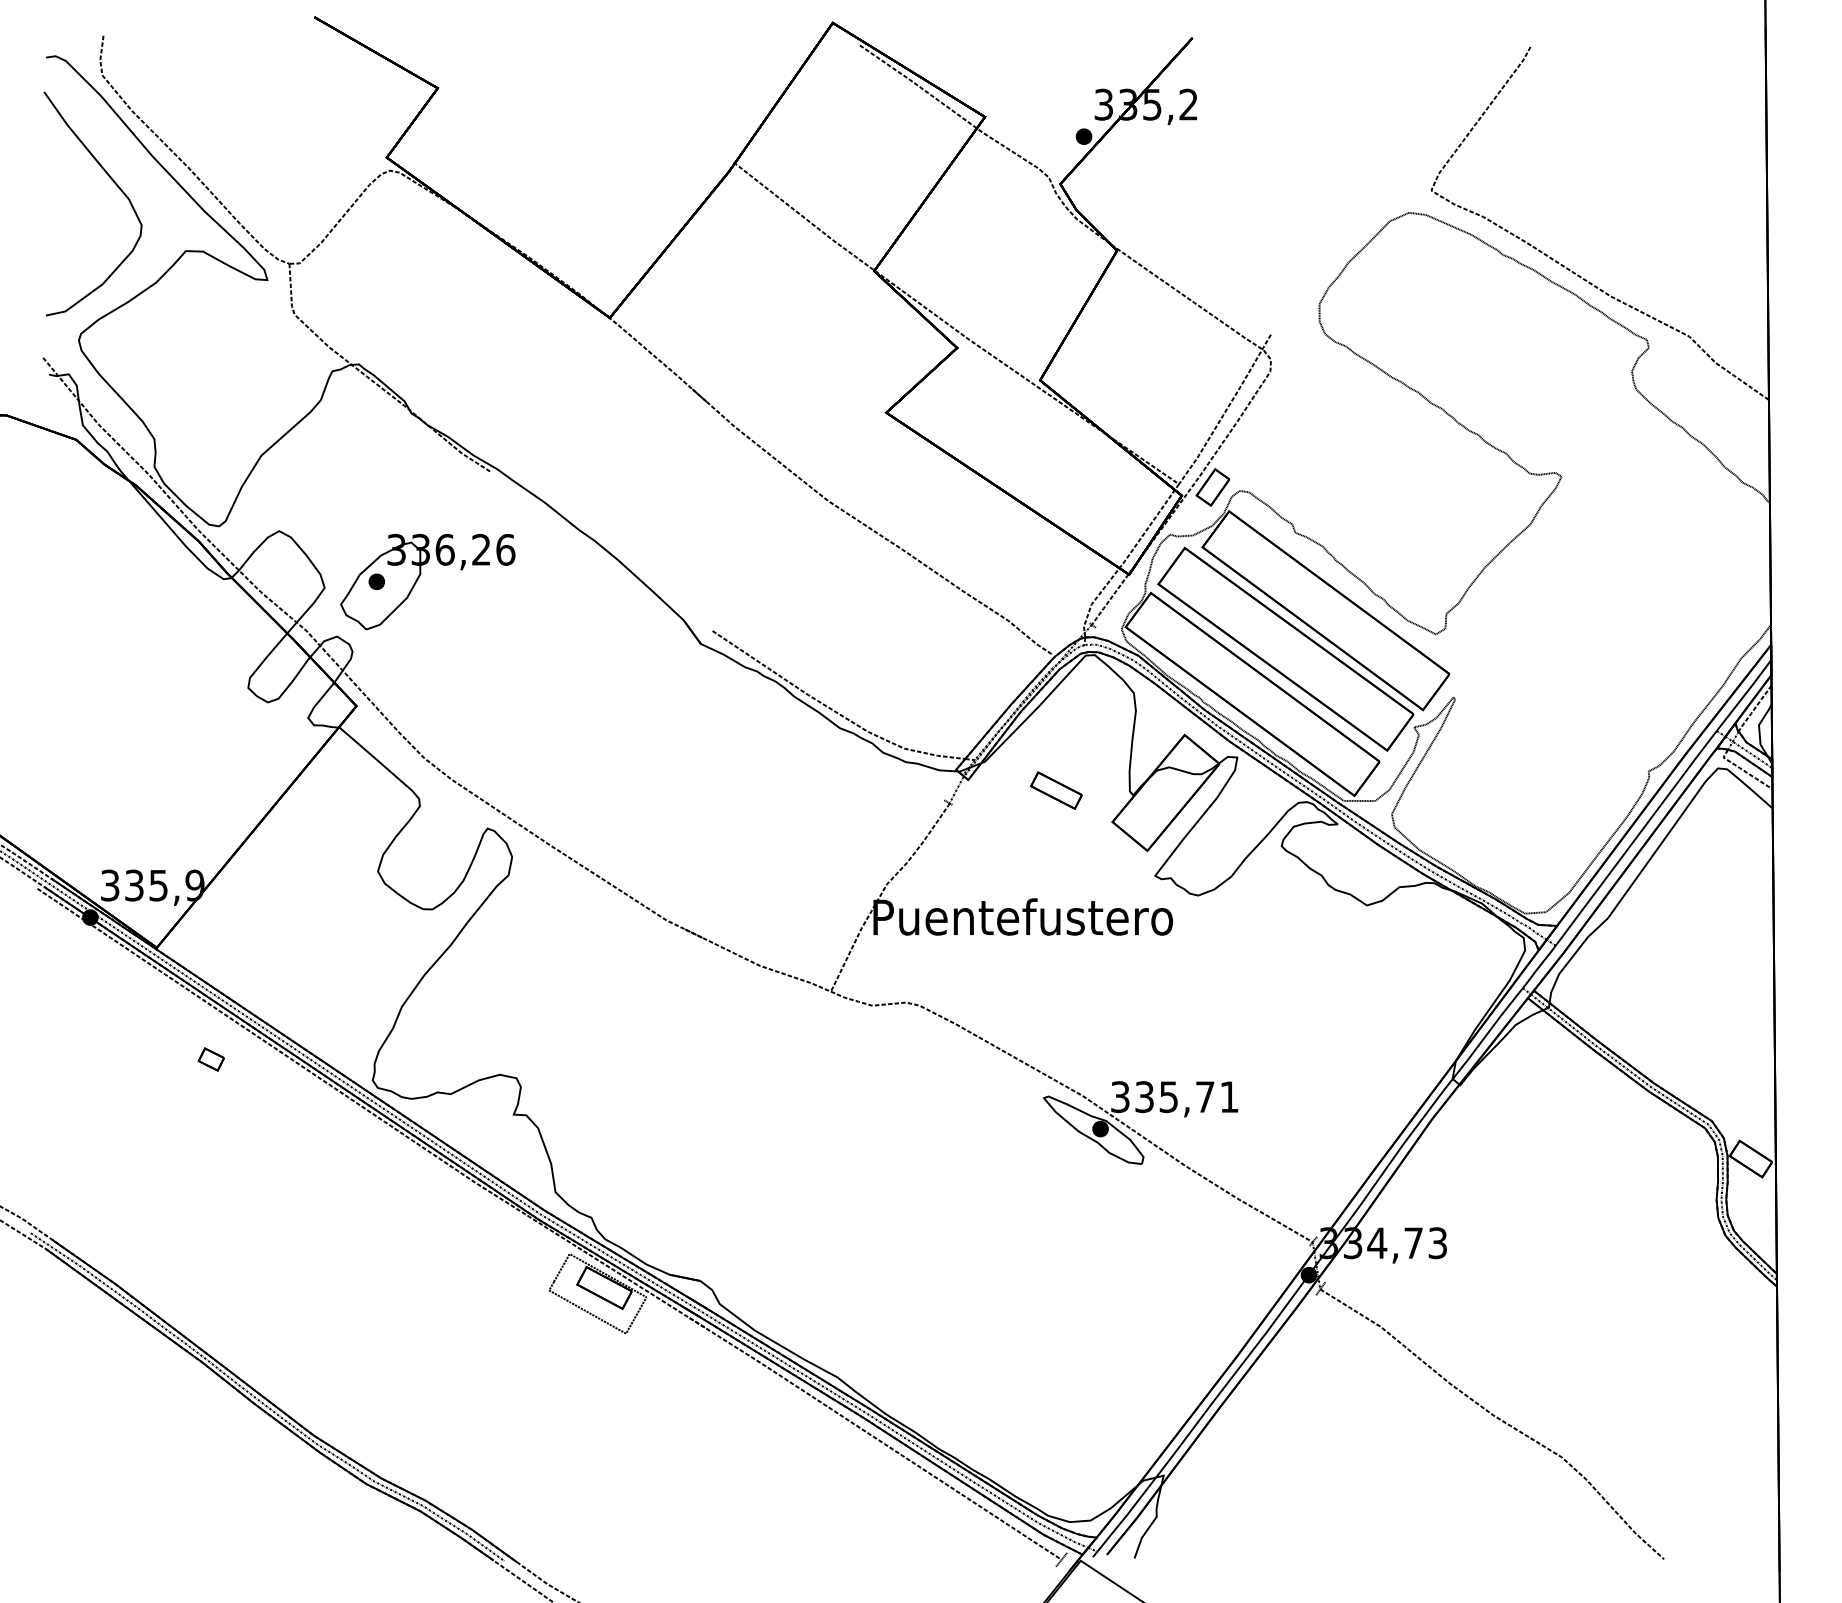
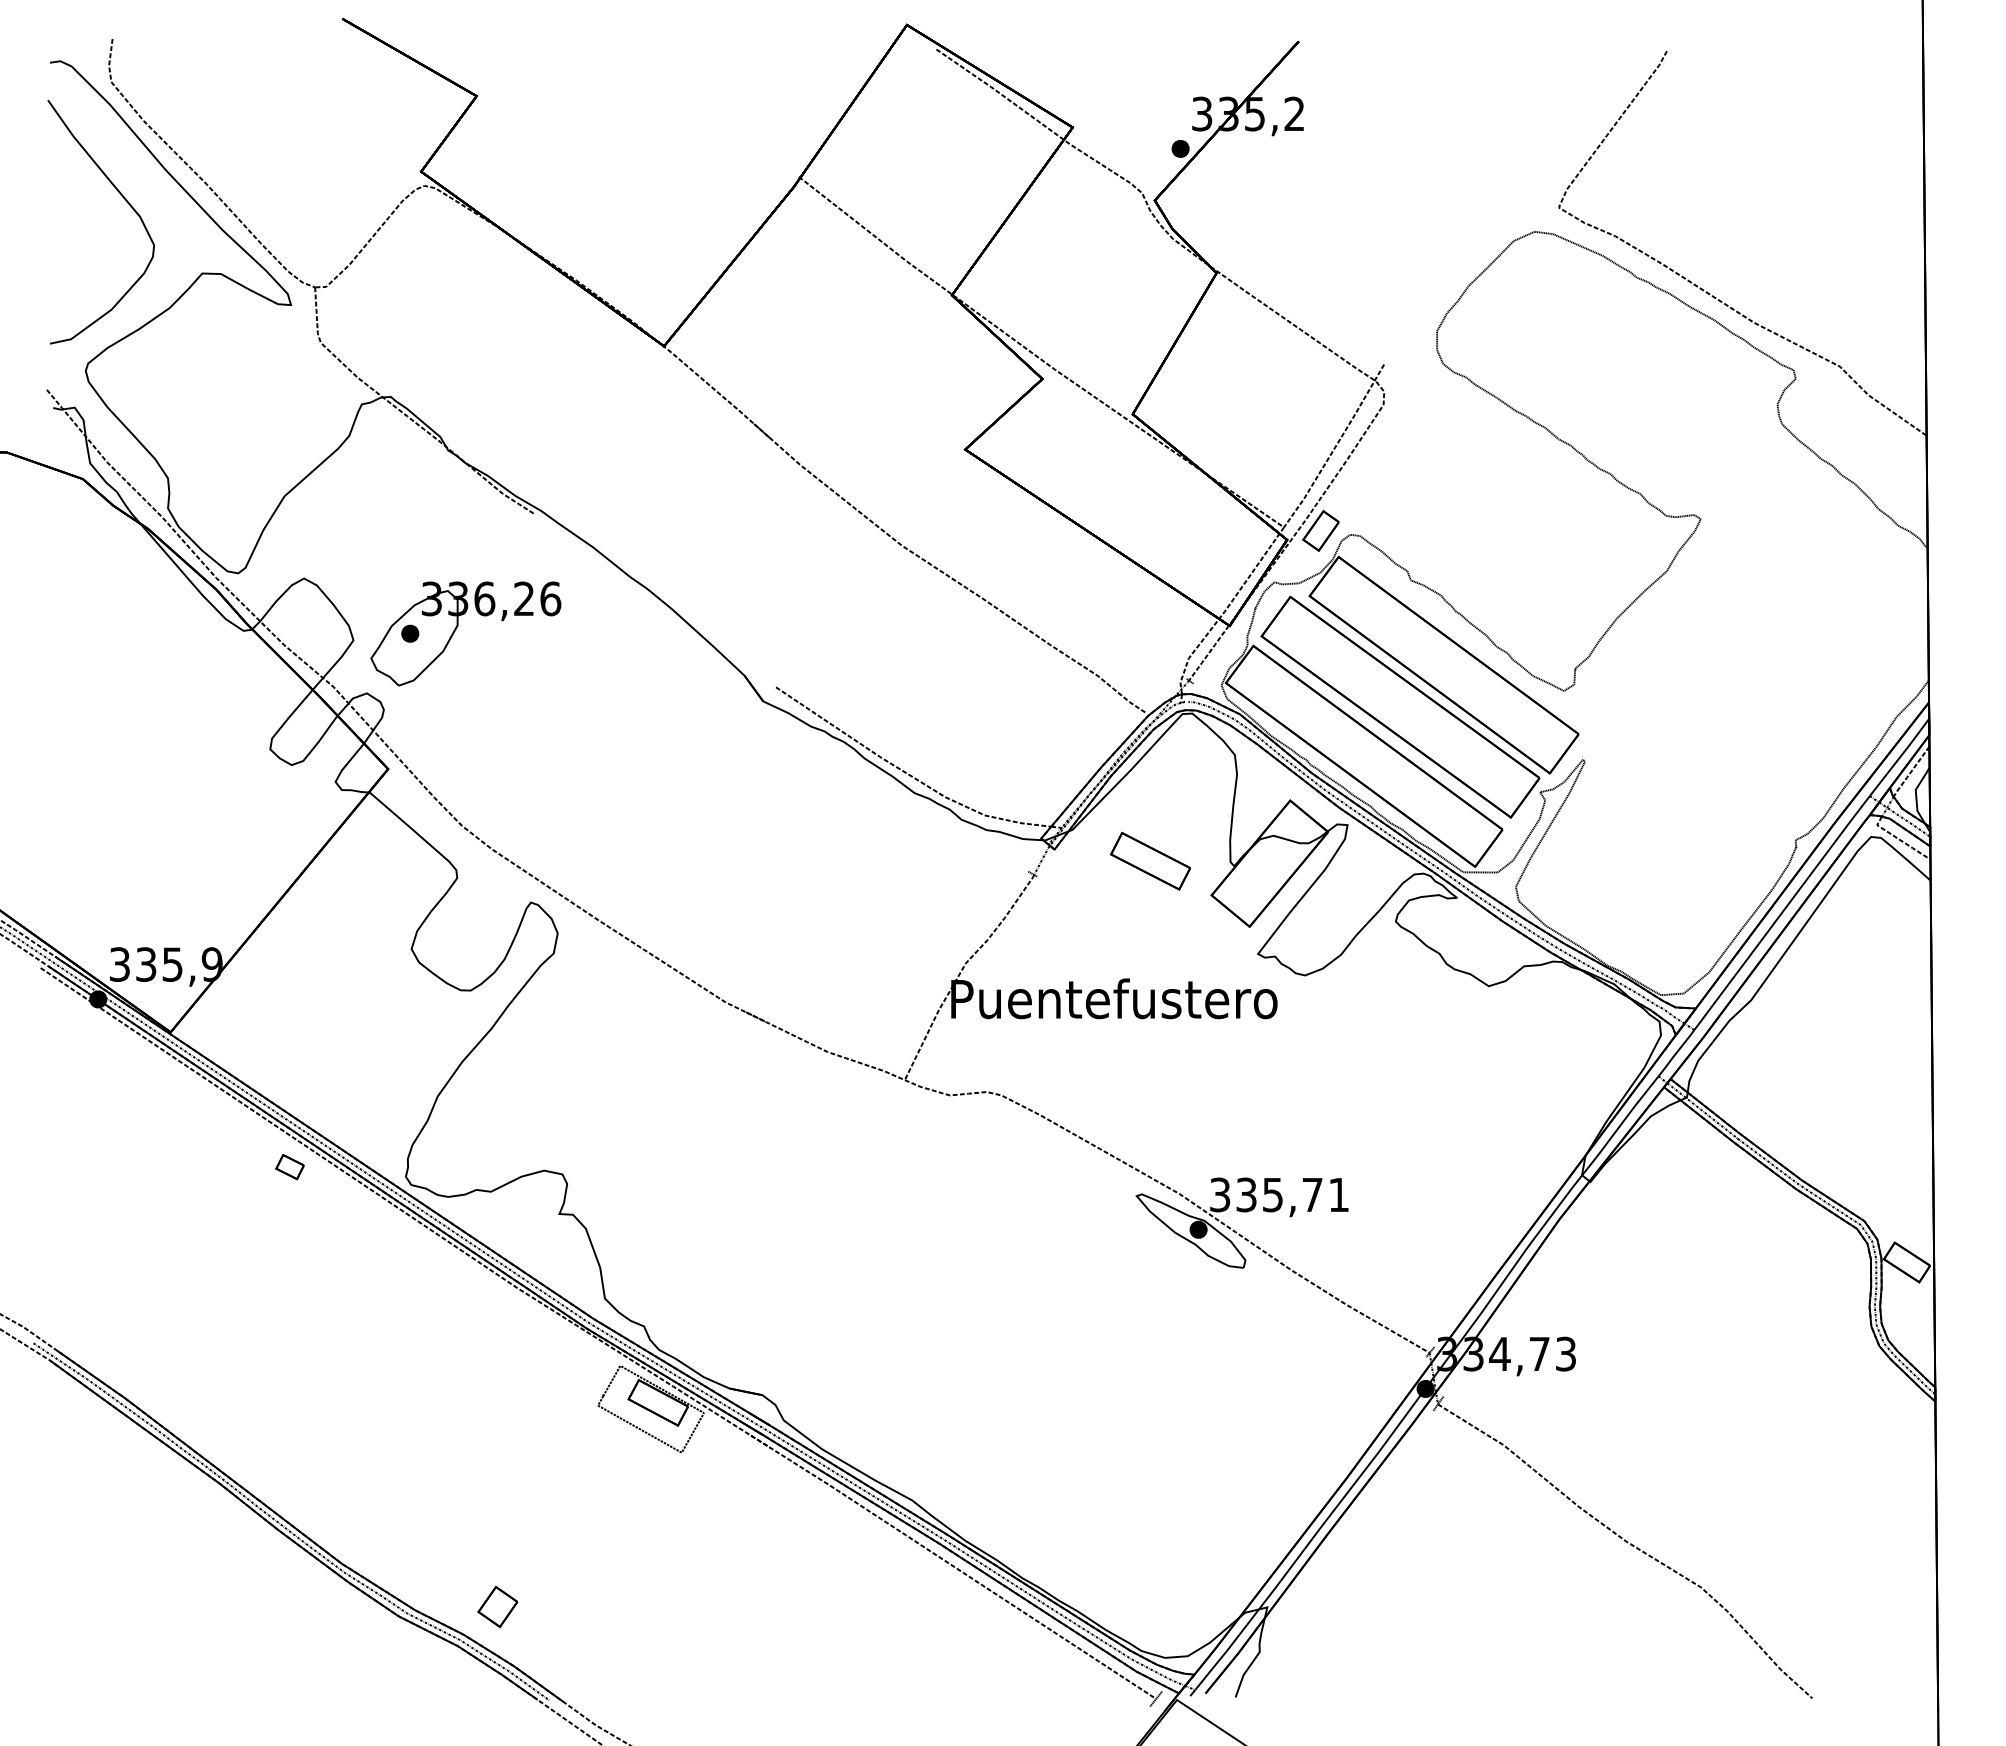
part: (1056, 790) -> (1150, 860), size x1.43
part: (210, 1059) -> (289, 1166), moved
part: (456, 1474) -> (497, 1606), added

